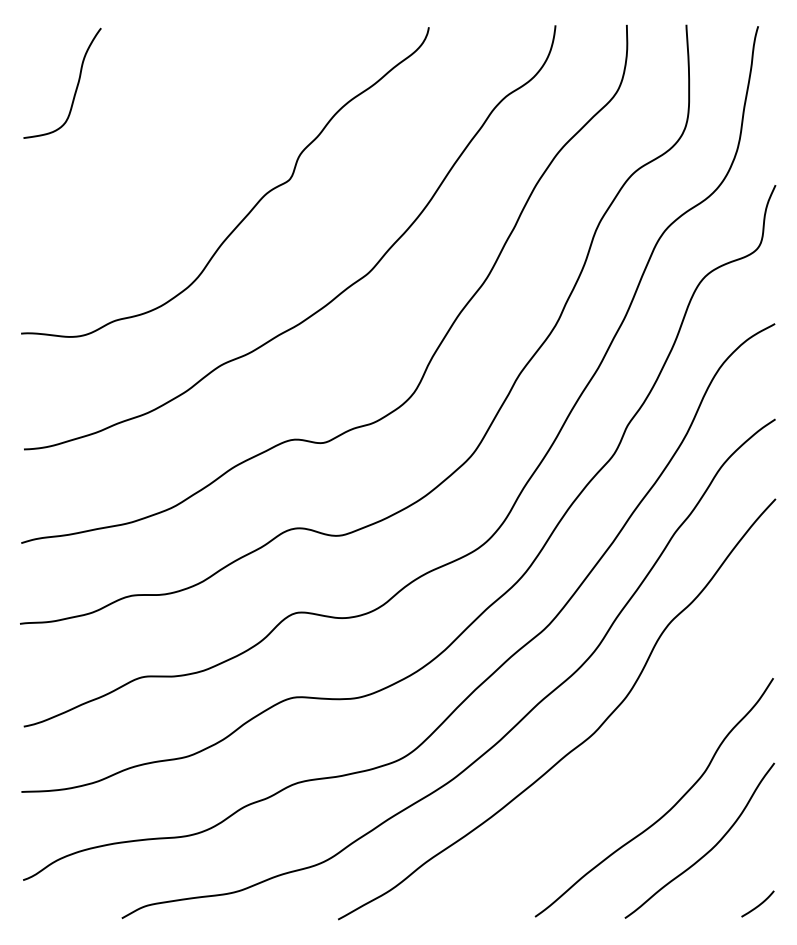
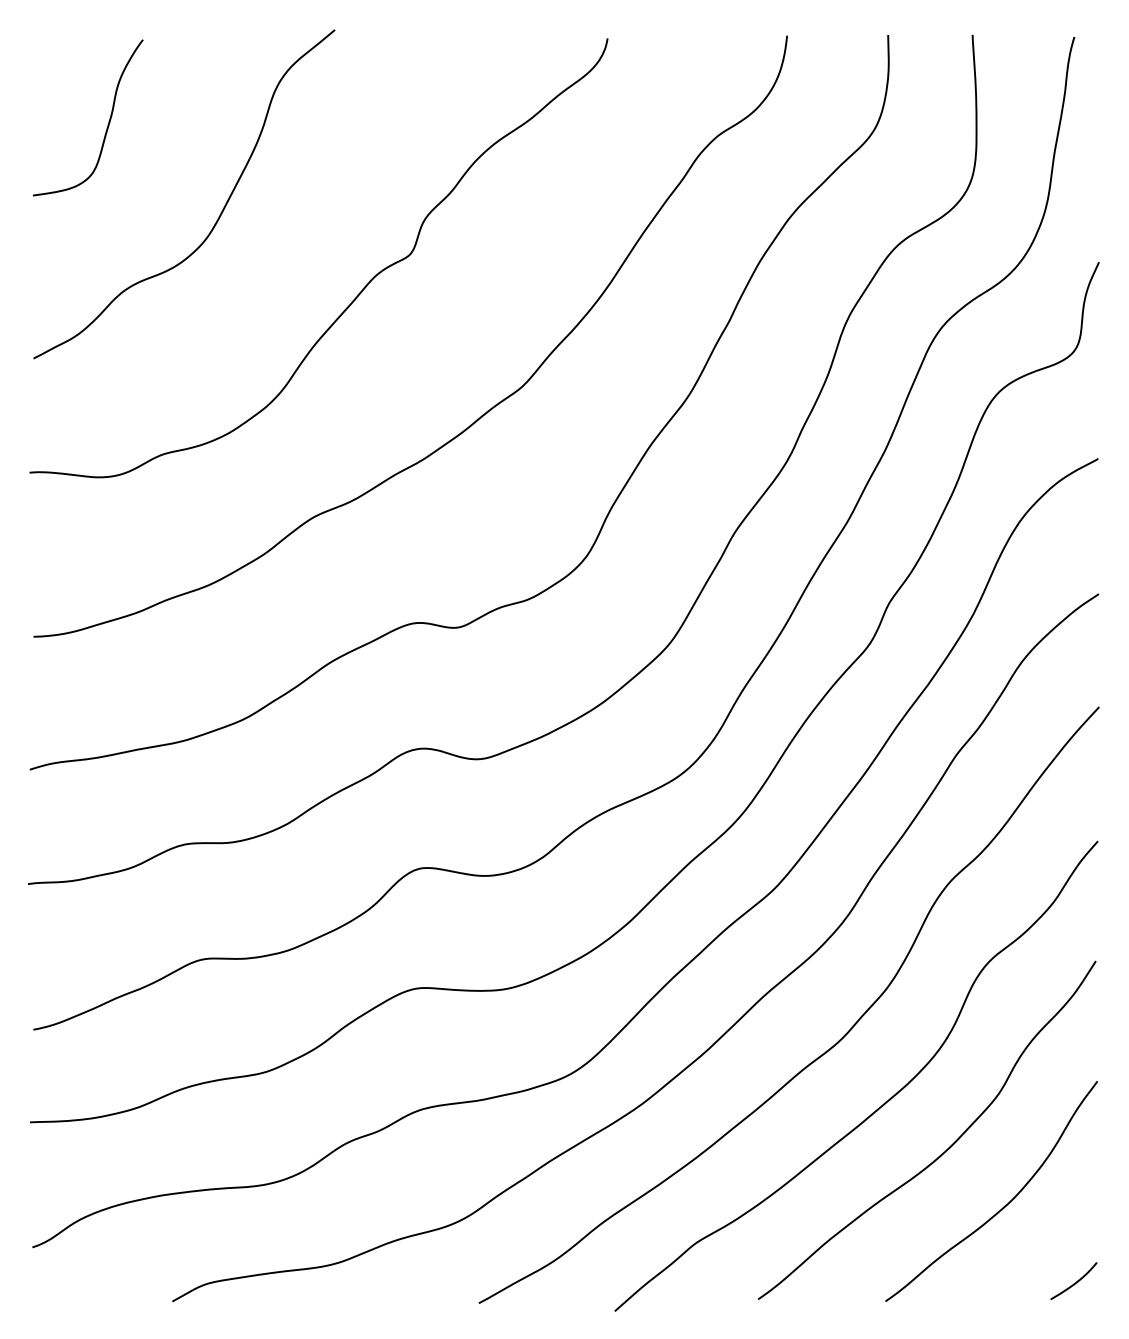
curve: (155, 151) -> (219, 214), added
curve: (620, 781) -> (878, 1107), added

